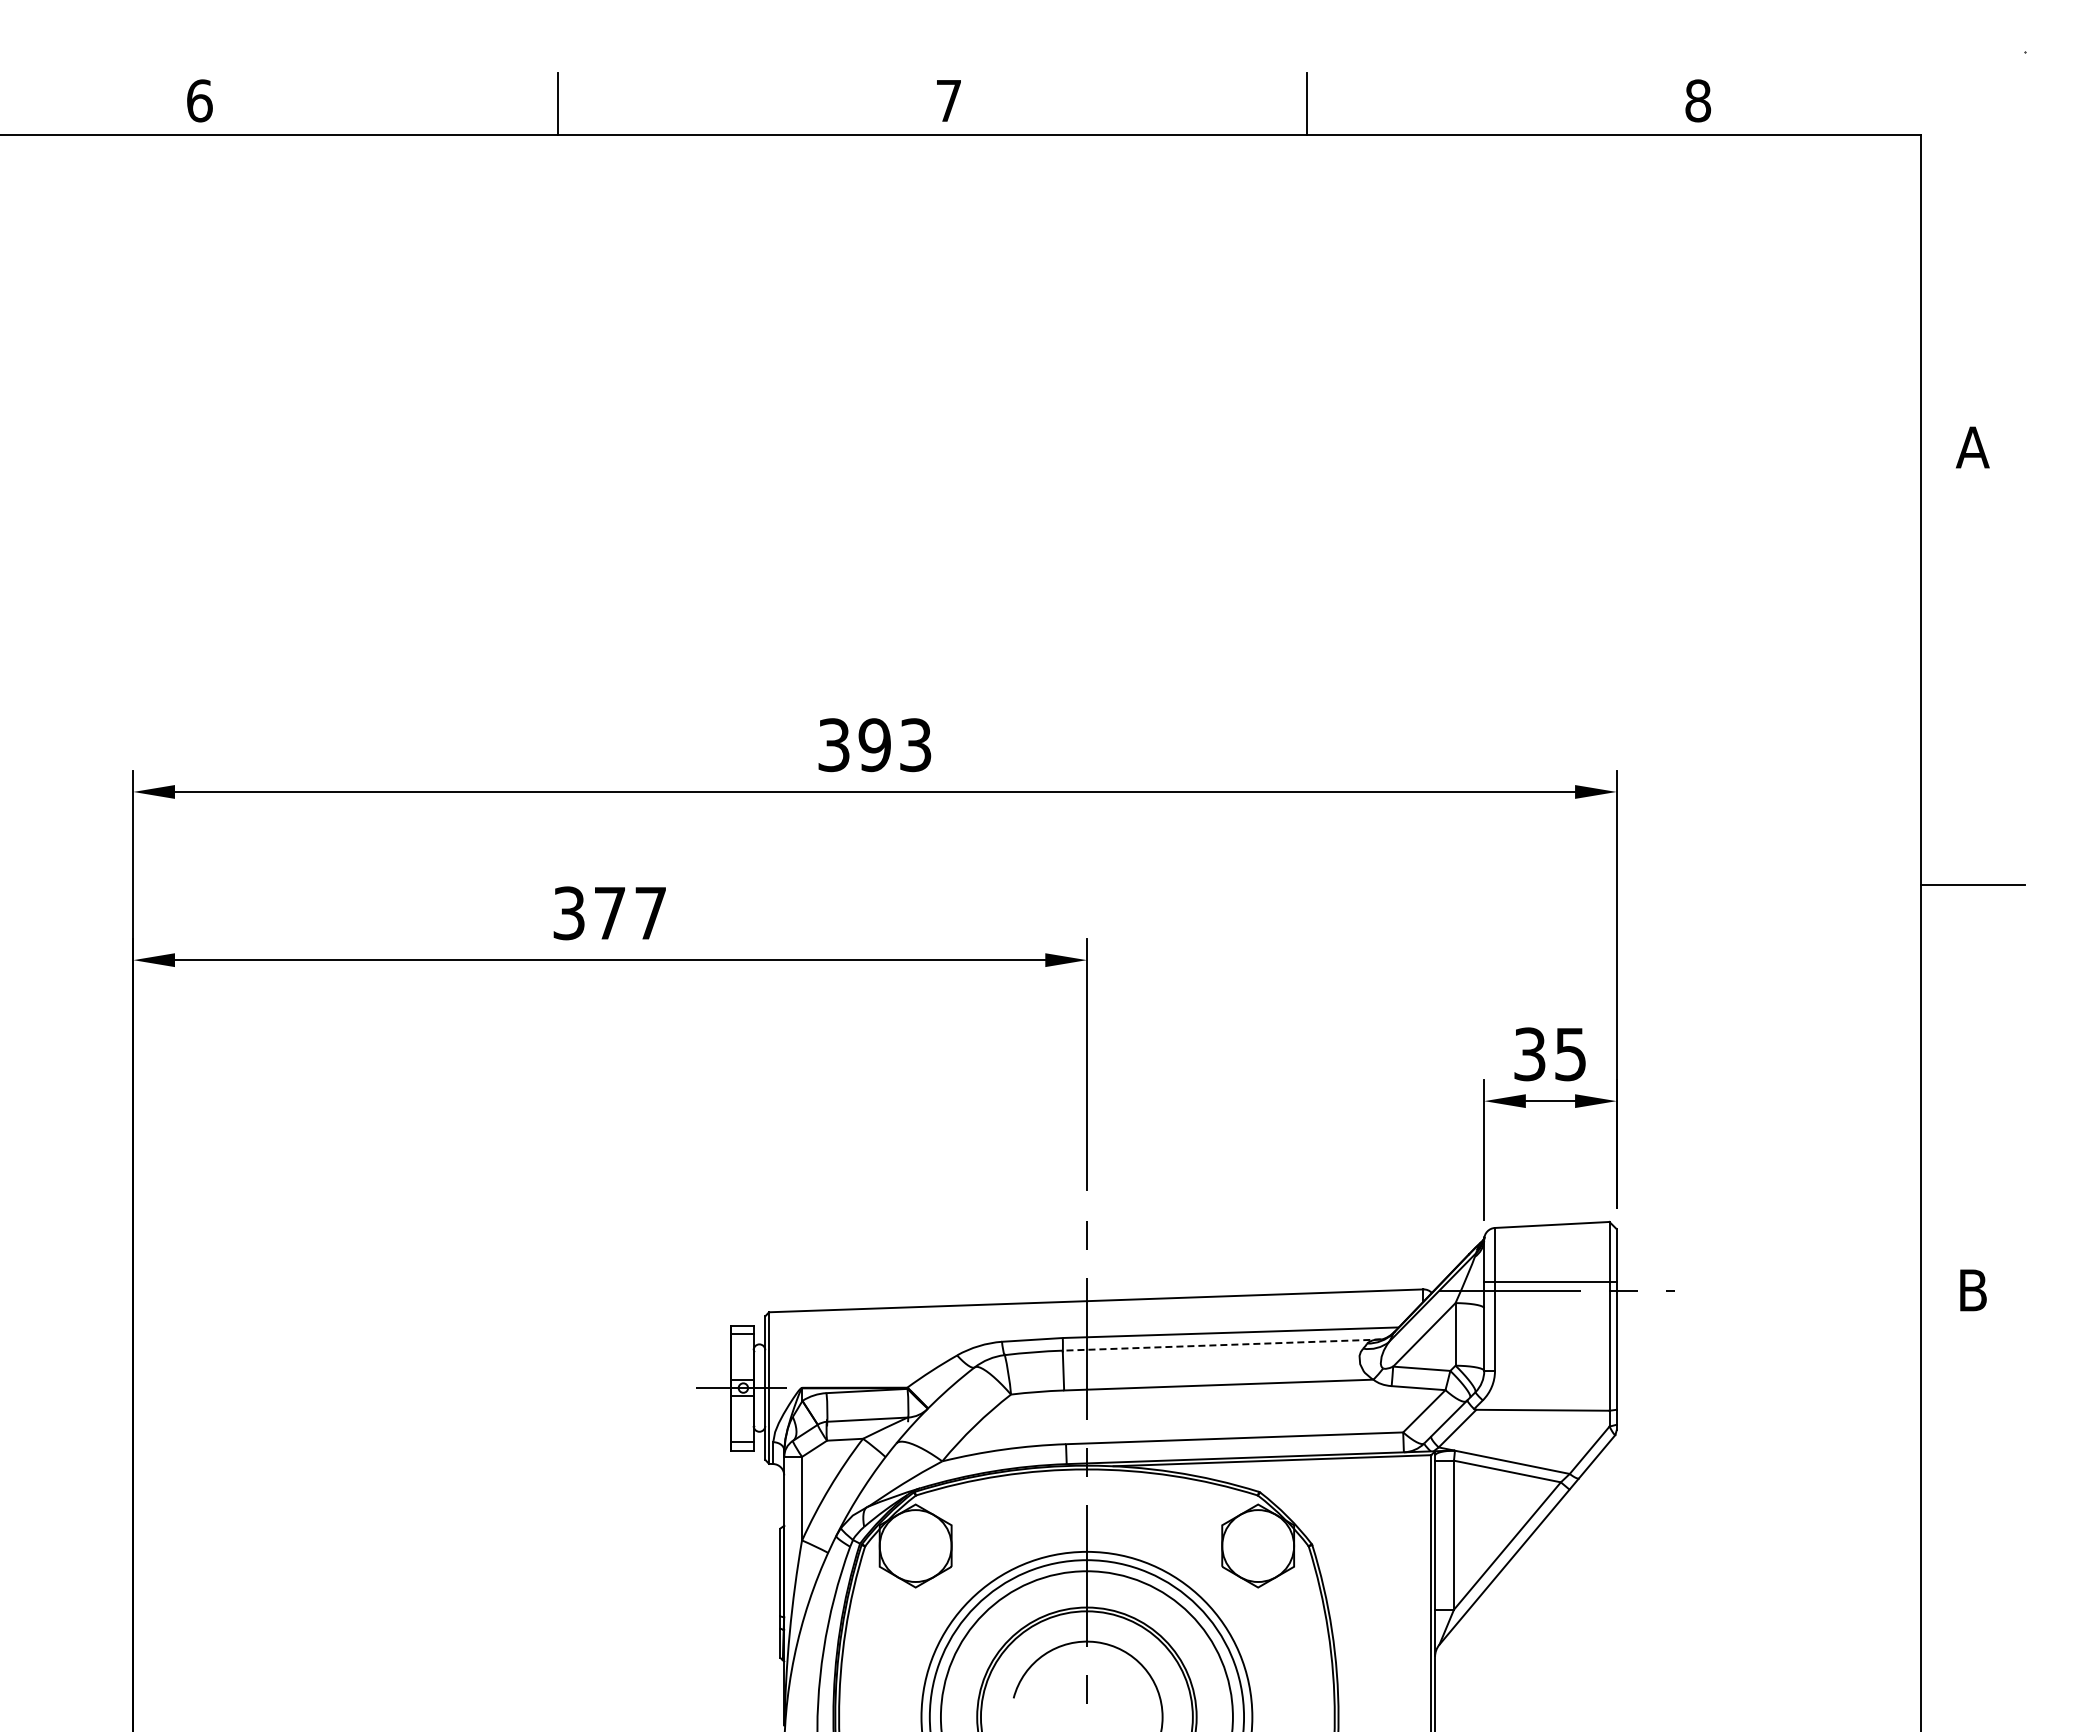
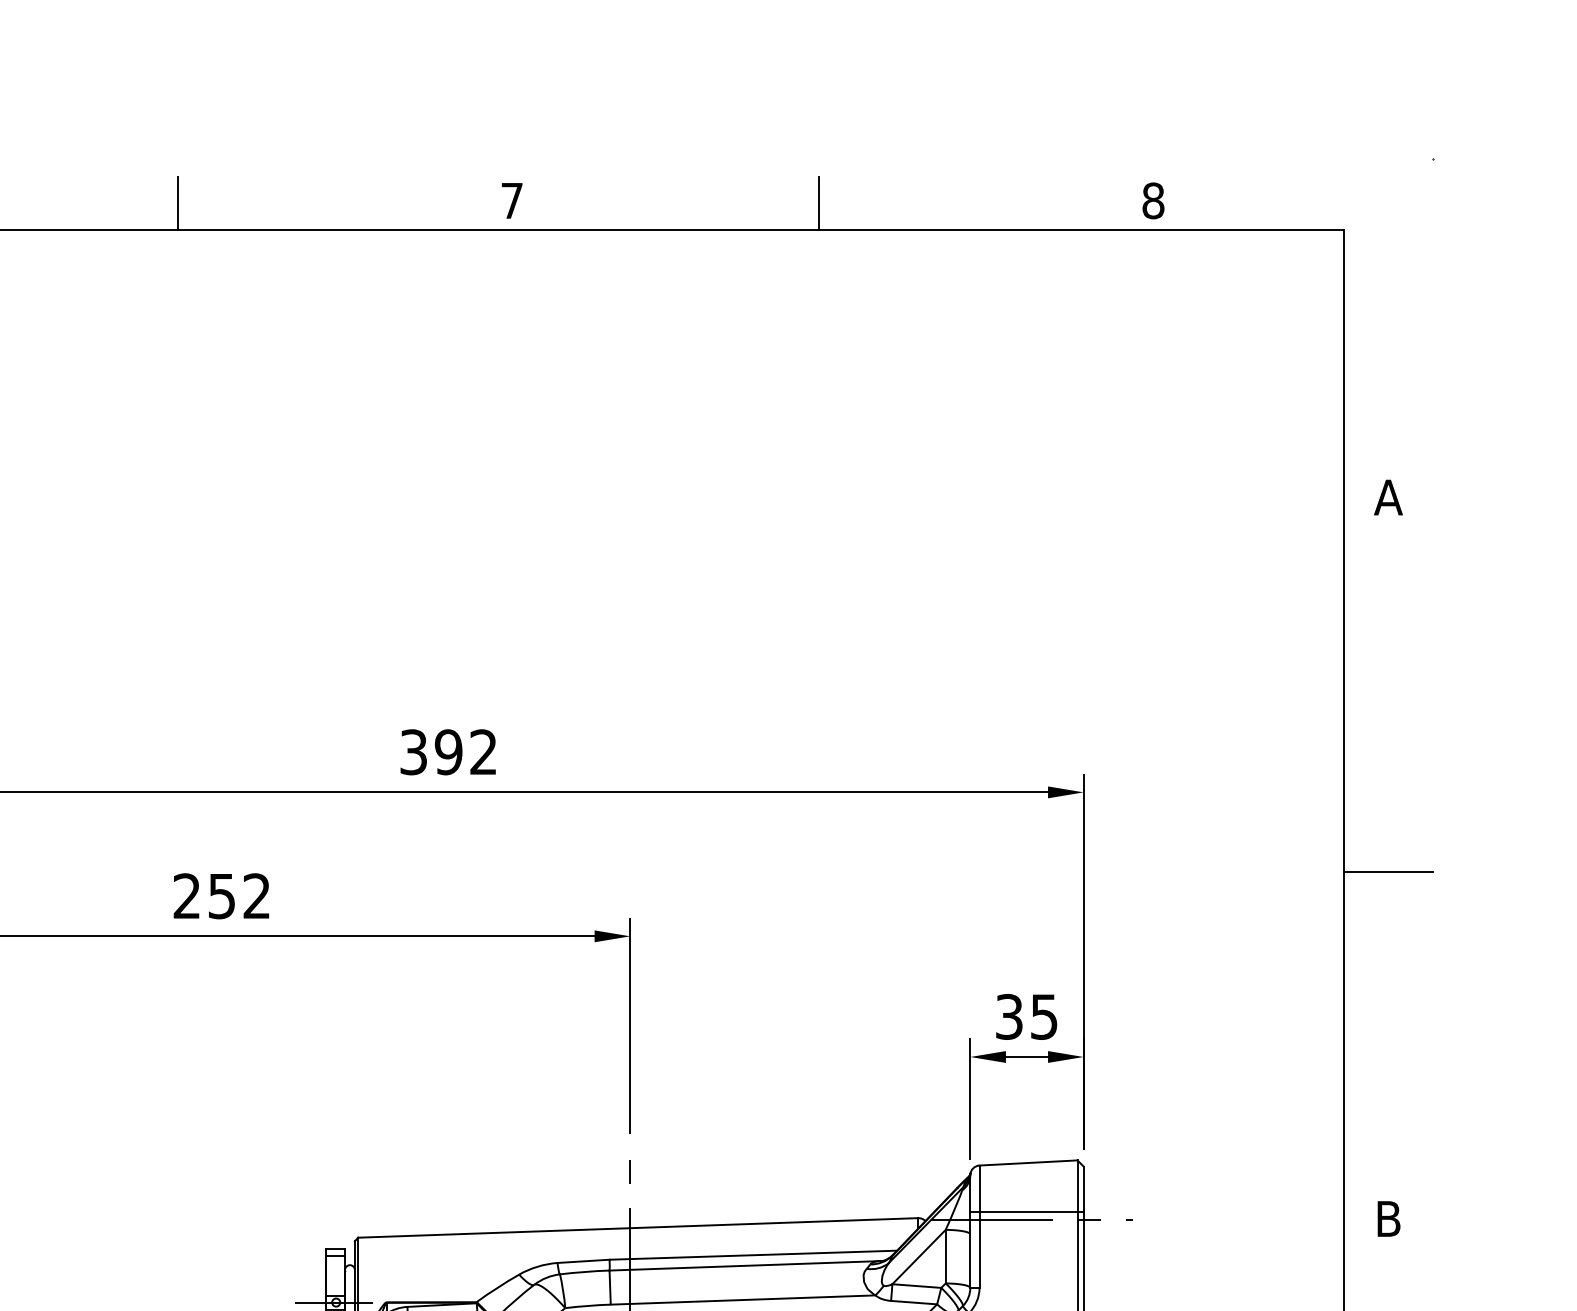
text: (915, 745) -> (483, 752), 393 -> 392
text: (609, 913) -> (221, 896), 377 -> 252
line: (1221, 1345) -> (745, 1266), dashed -> solid

